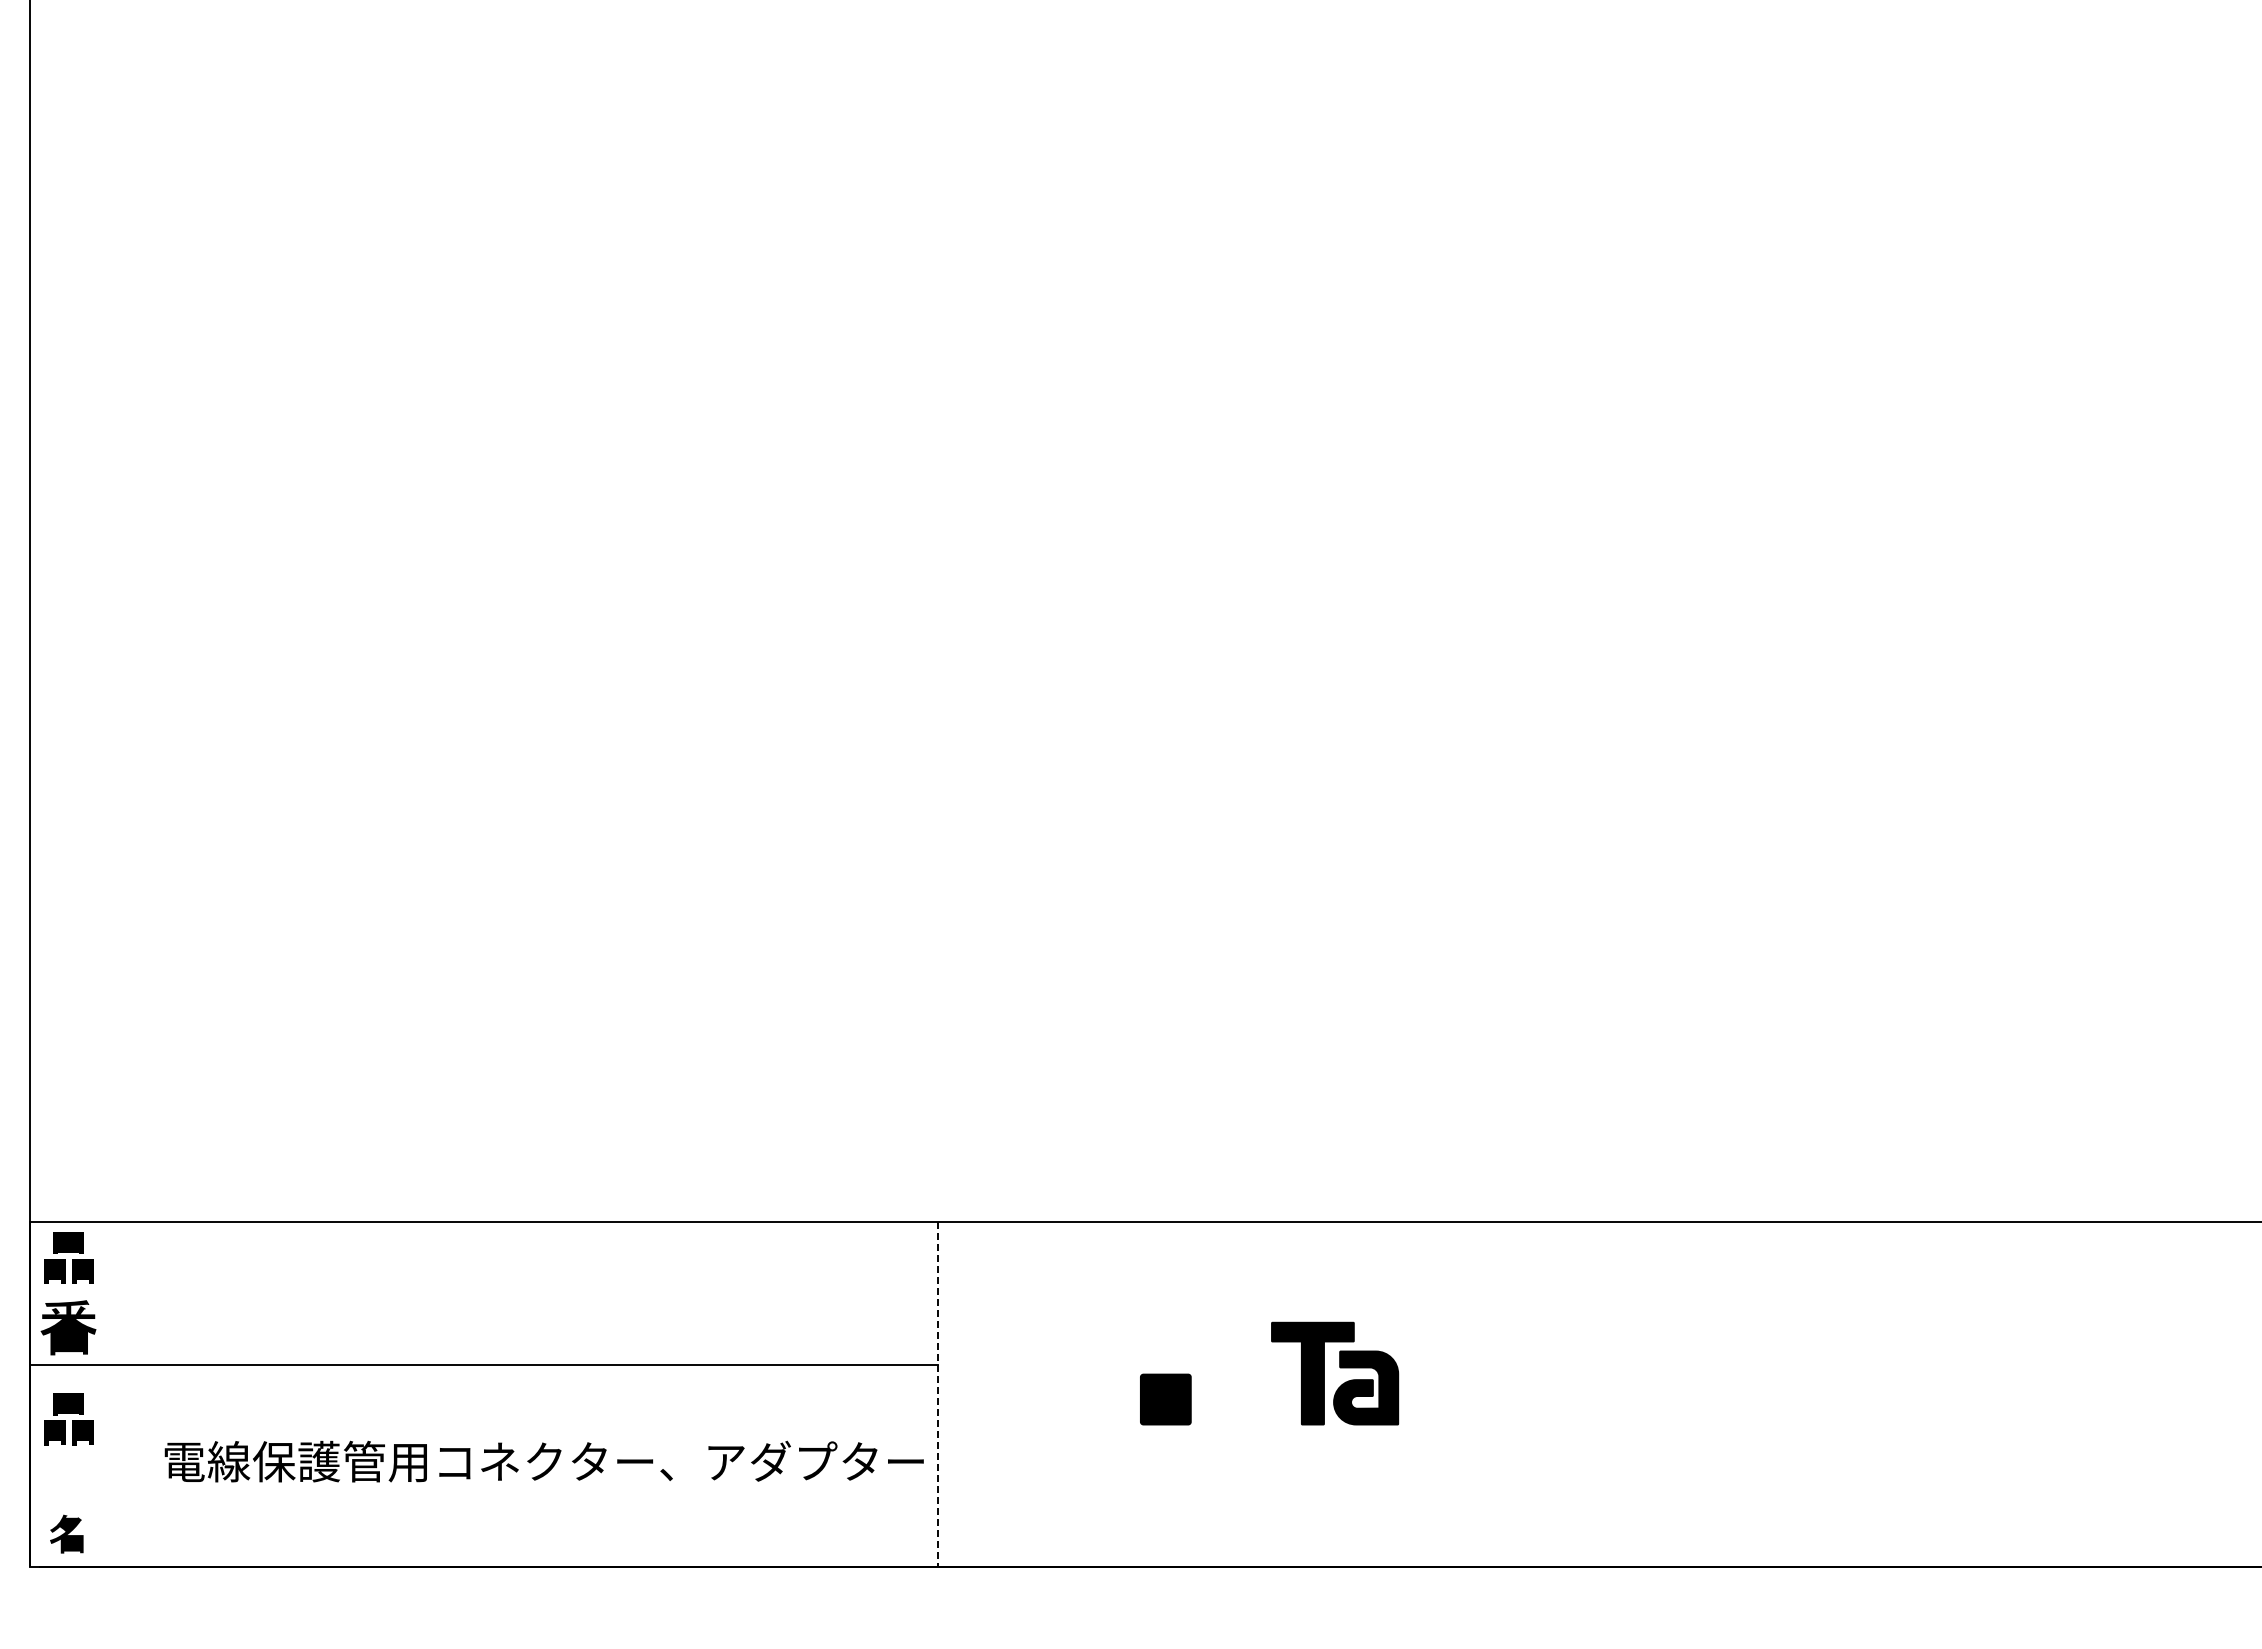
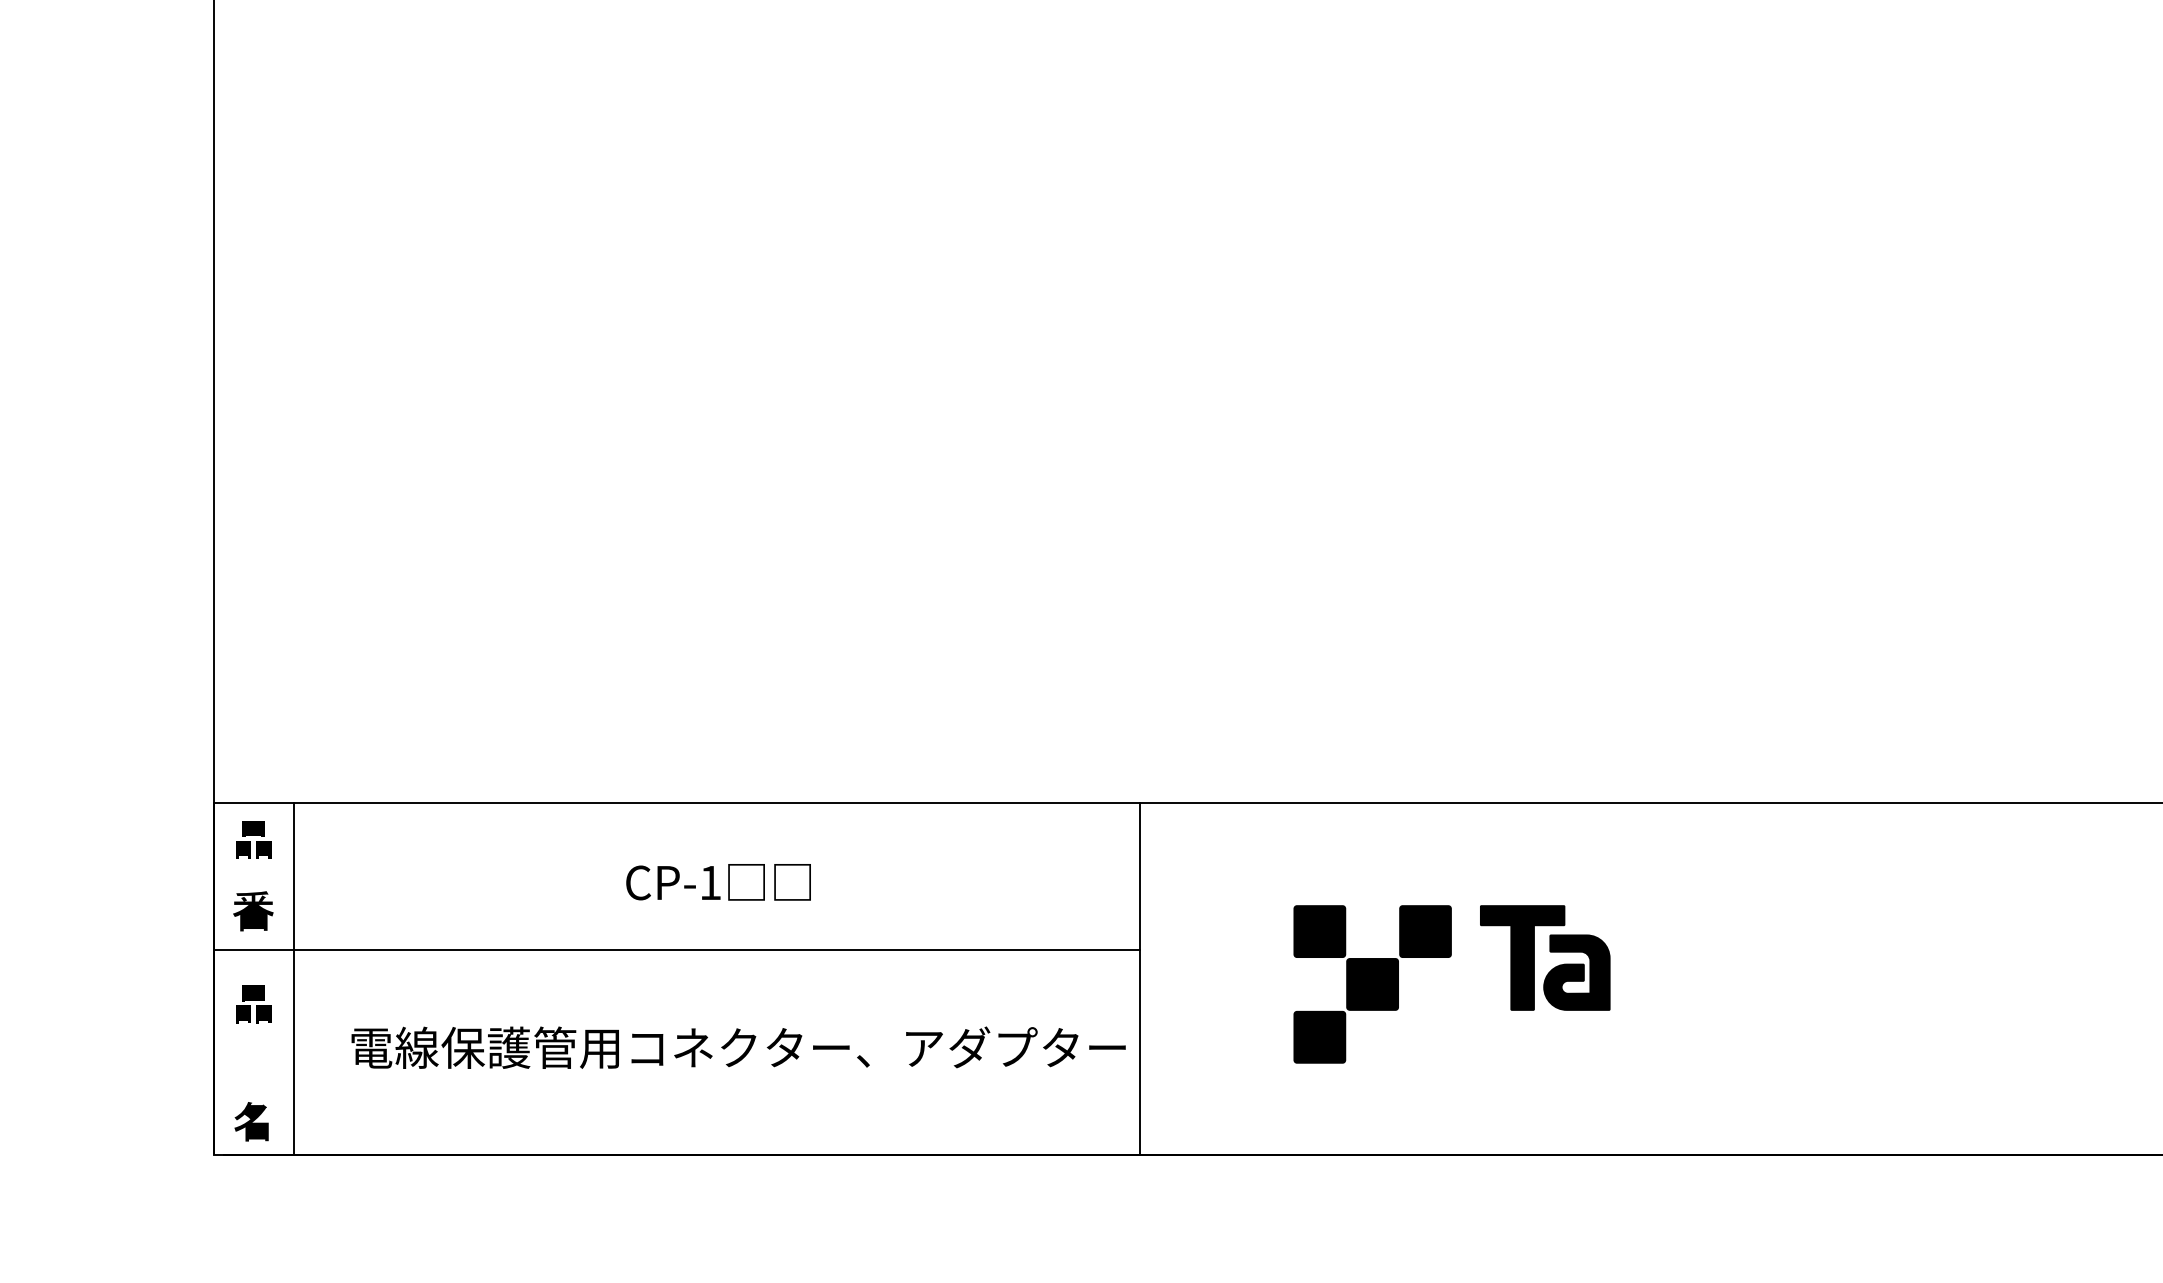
part: (68, 1257) -> (253, 839), size x0.71
part: (524, 1299) -> (718, 882), added
part: (68, 1327) -> (253, 910), size x0.71
fill: (1113, 1347) -> (1319, 931), added
fill: (1217, 1347) -> (1425, 931), added
line: (108, 1393) -> (294, 978), added
line: (938, 1394) -> (1140, 979), dashed -> solid
part: (68, 1418) -> (253, 1003), size x0.71
fill: (1113, 1451) -> (1319, 1037), added

